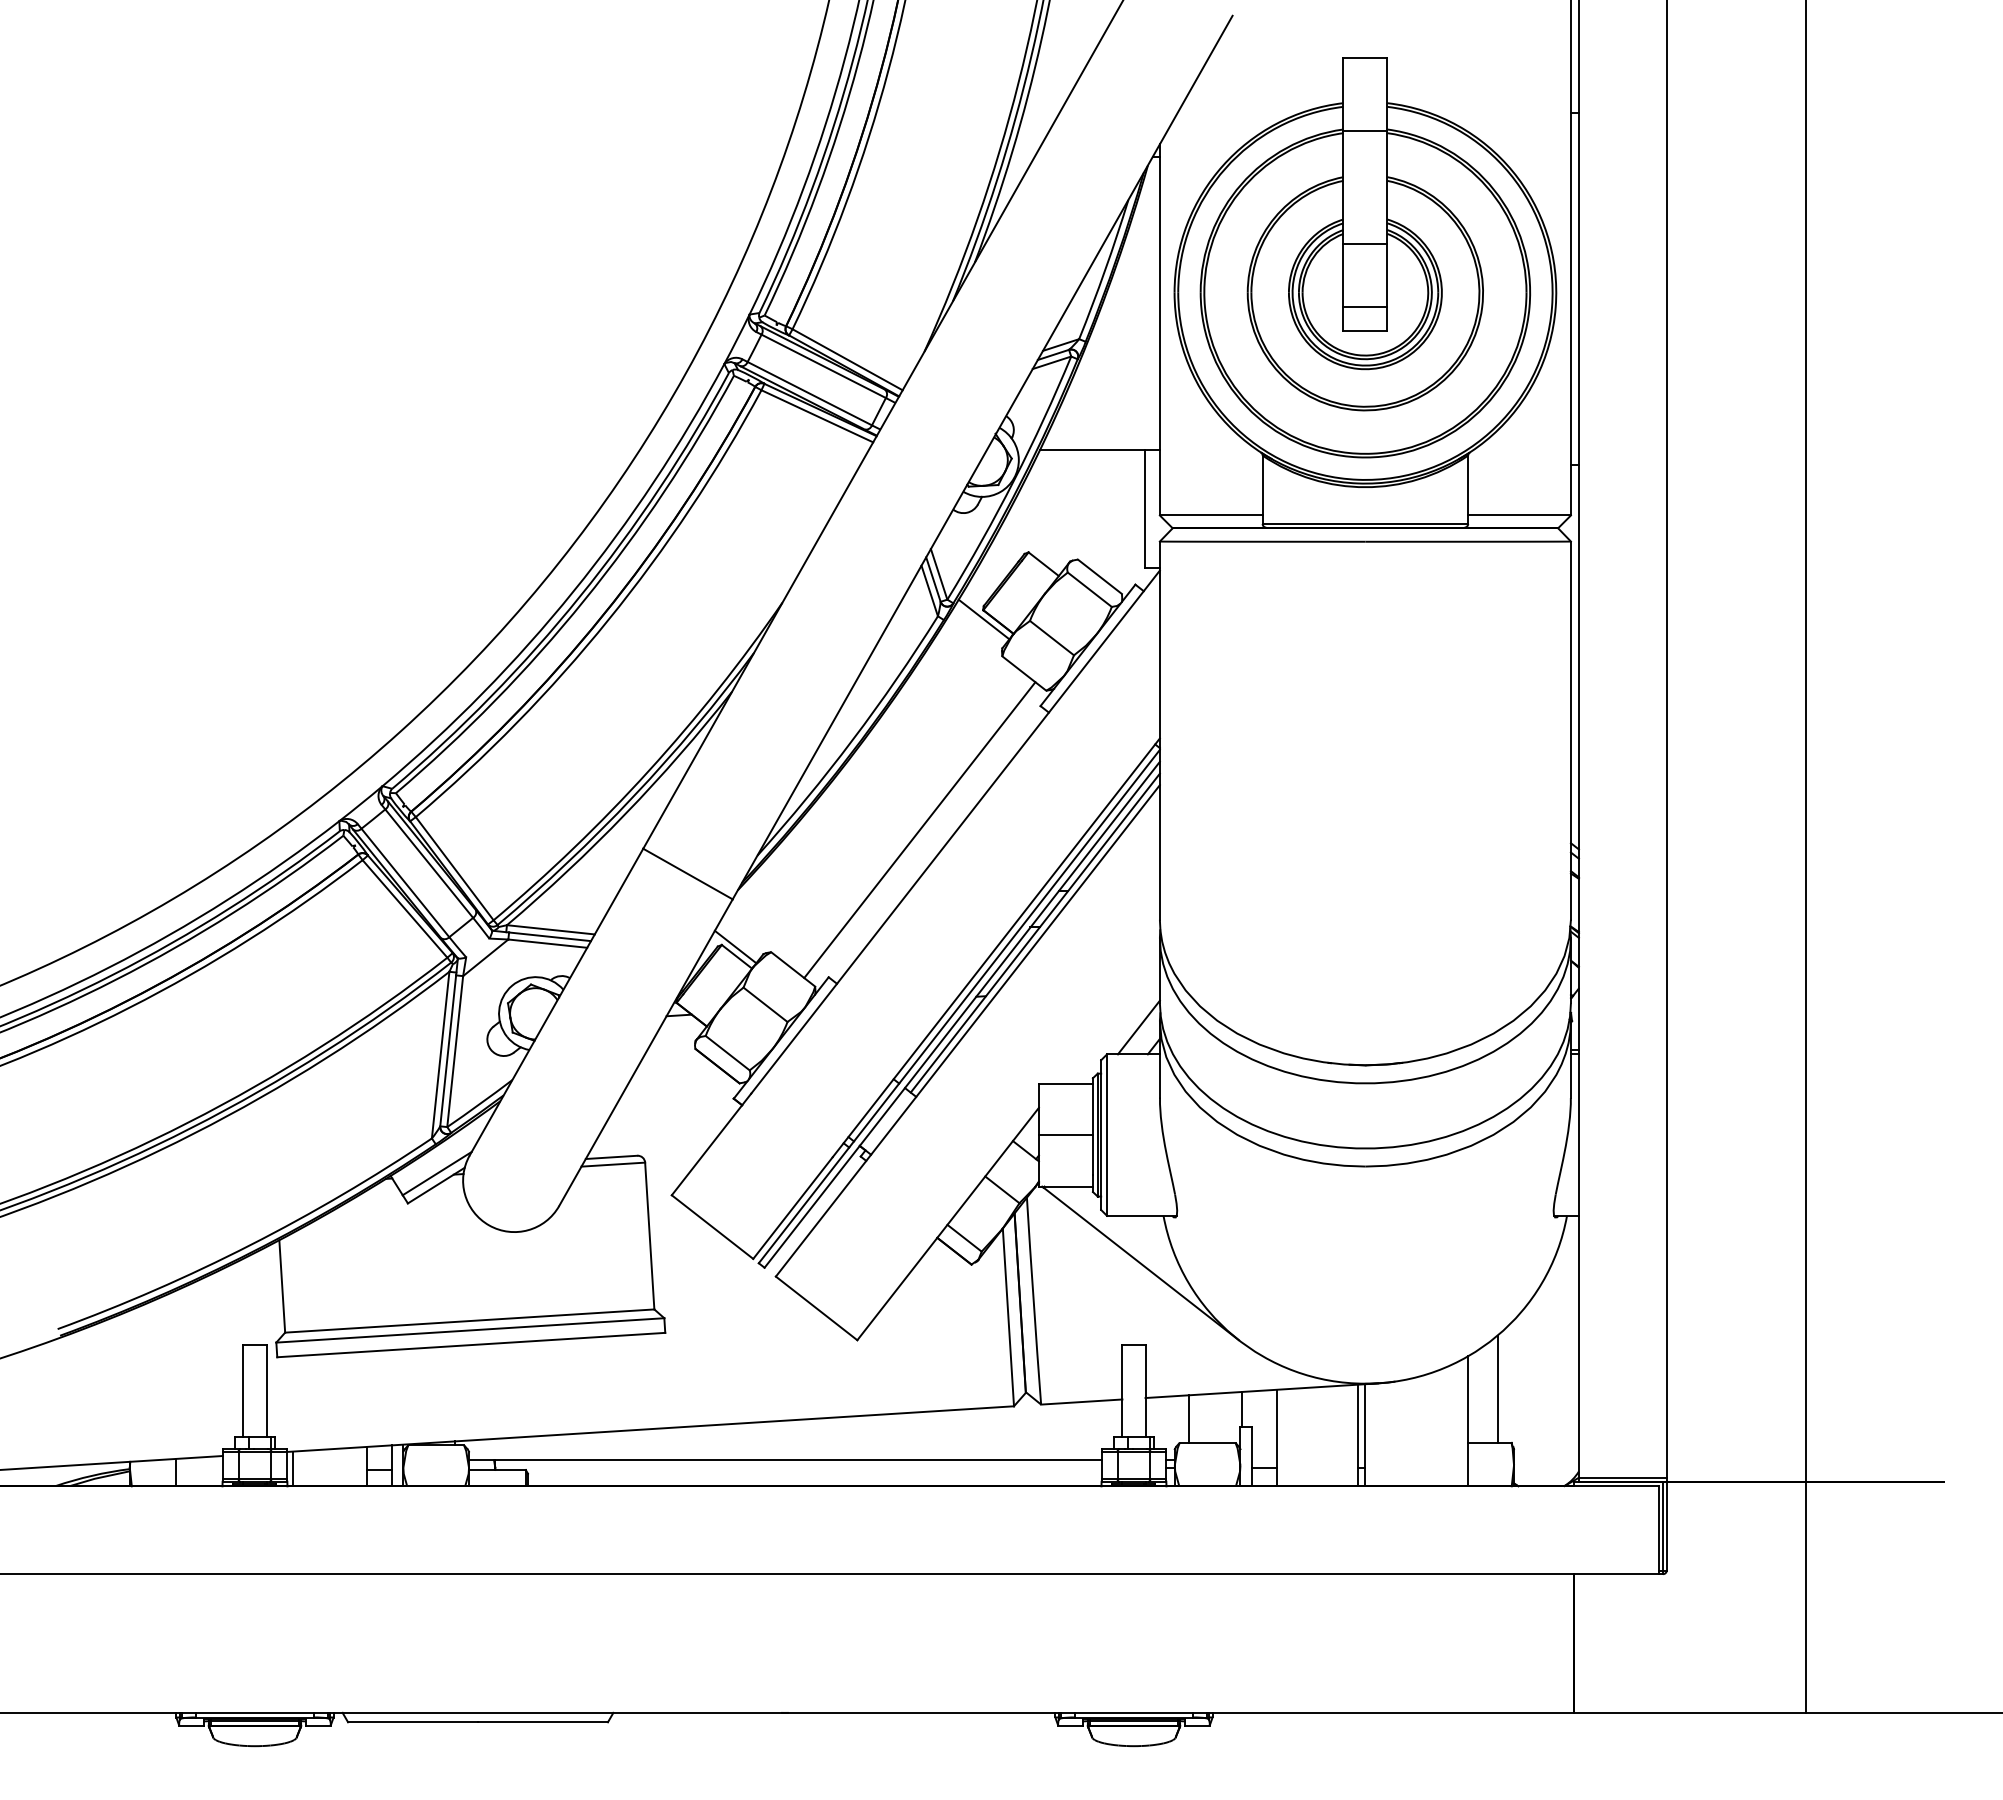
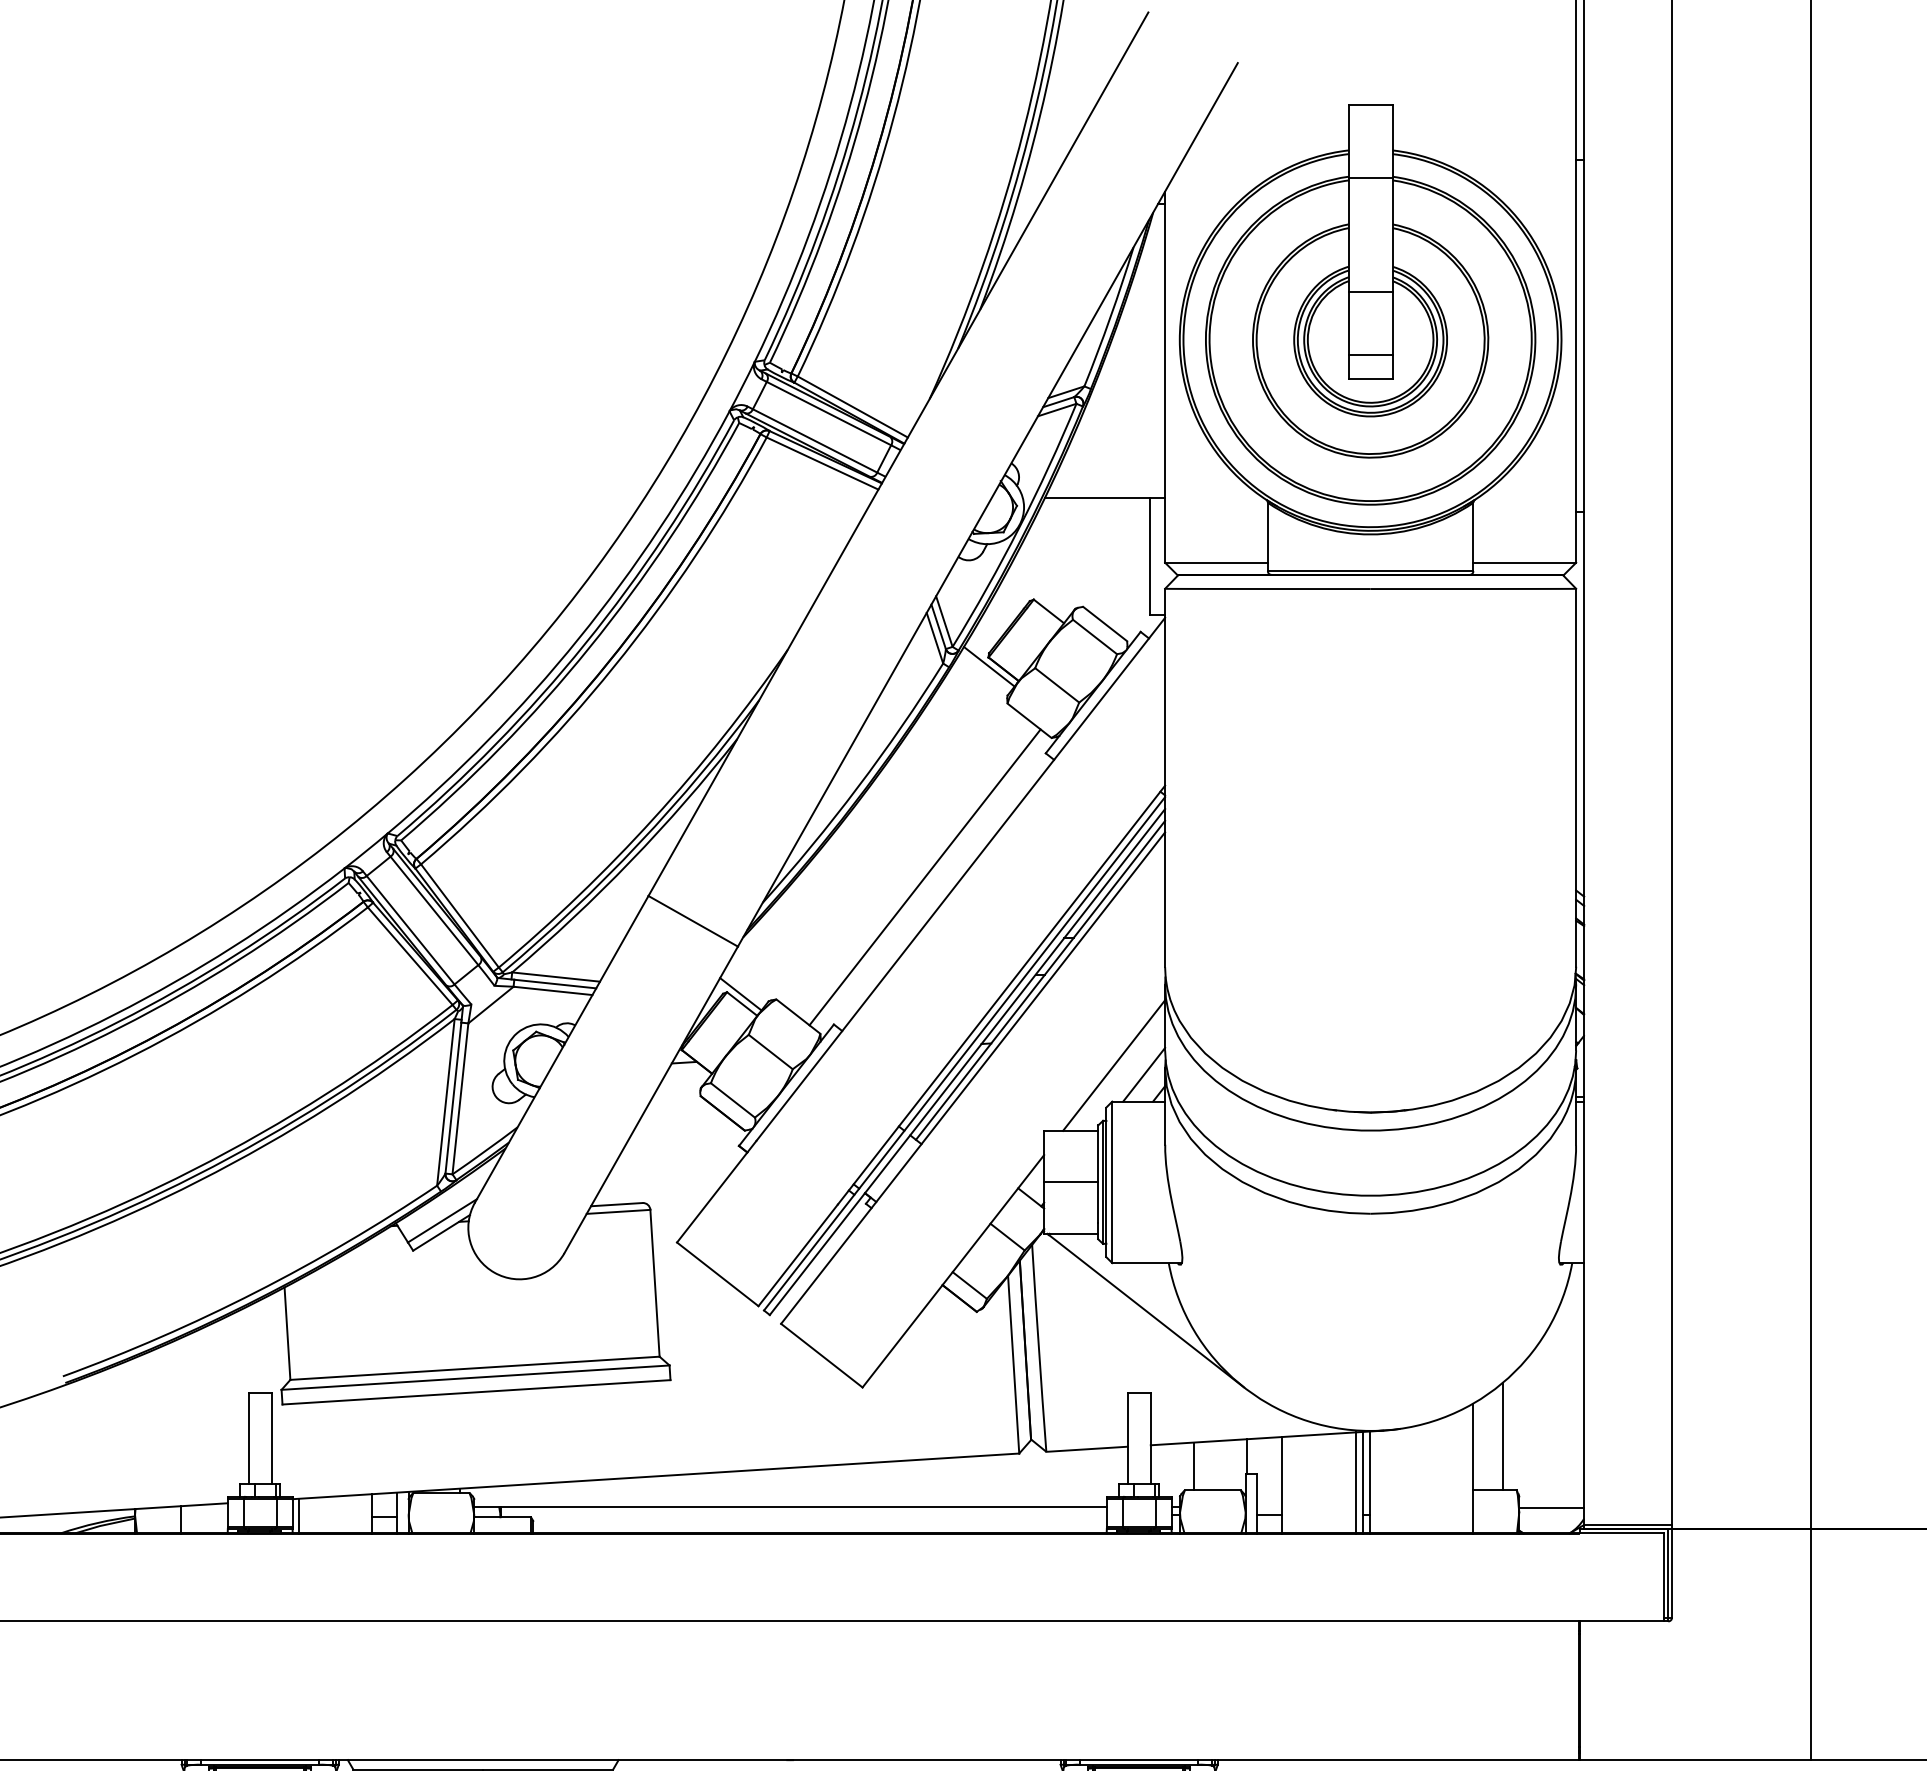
line: (1108, 1018) -> (1113, 1065), added
line: (1350, 1435) -> (1355, 1482), added
line: (1546, 1460) -> (1551, 1507), added

